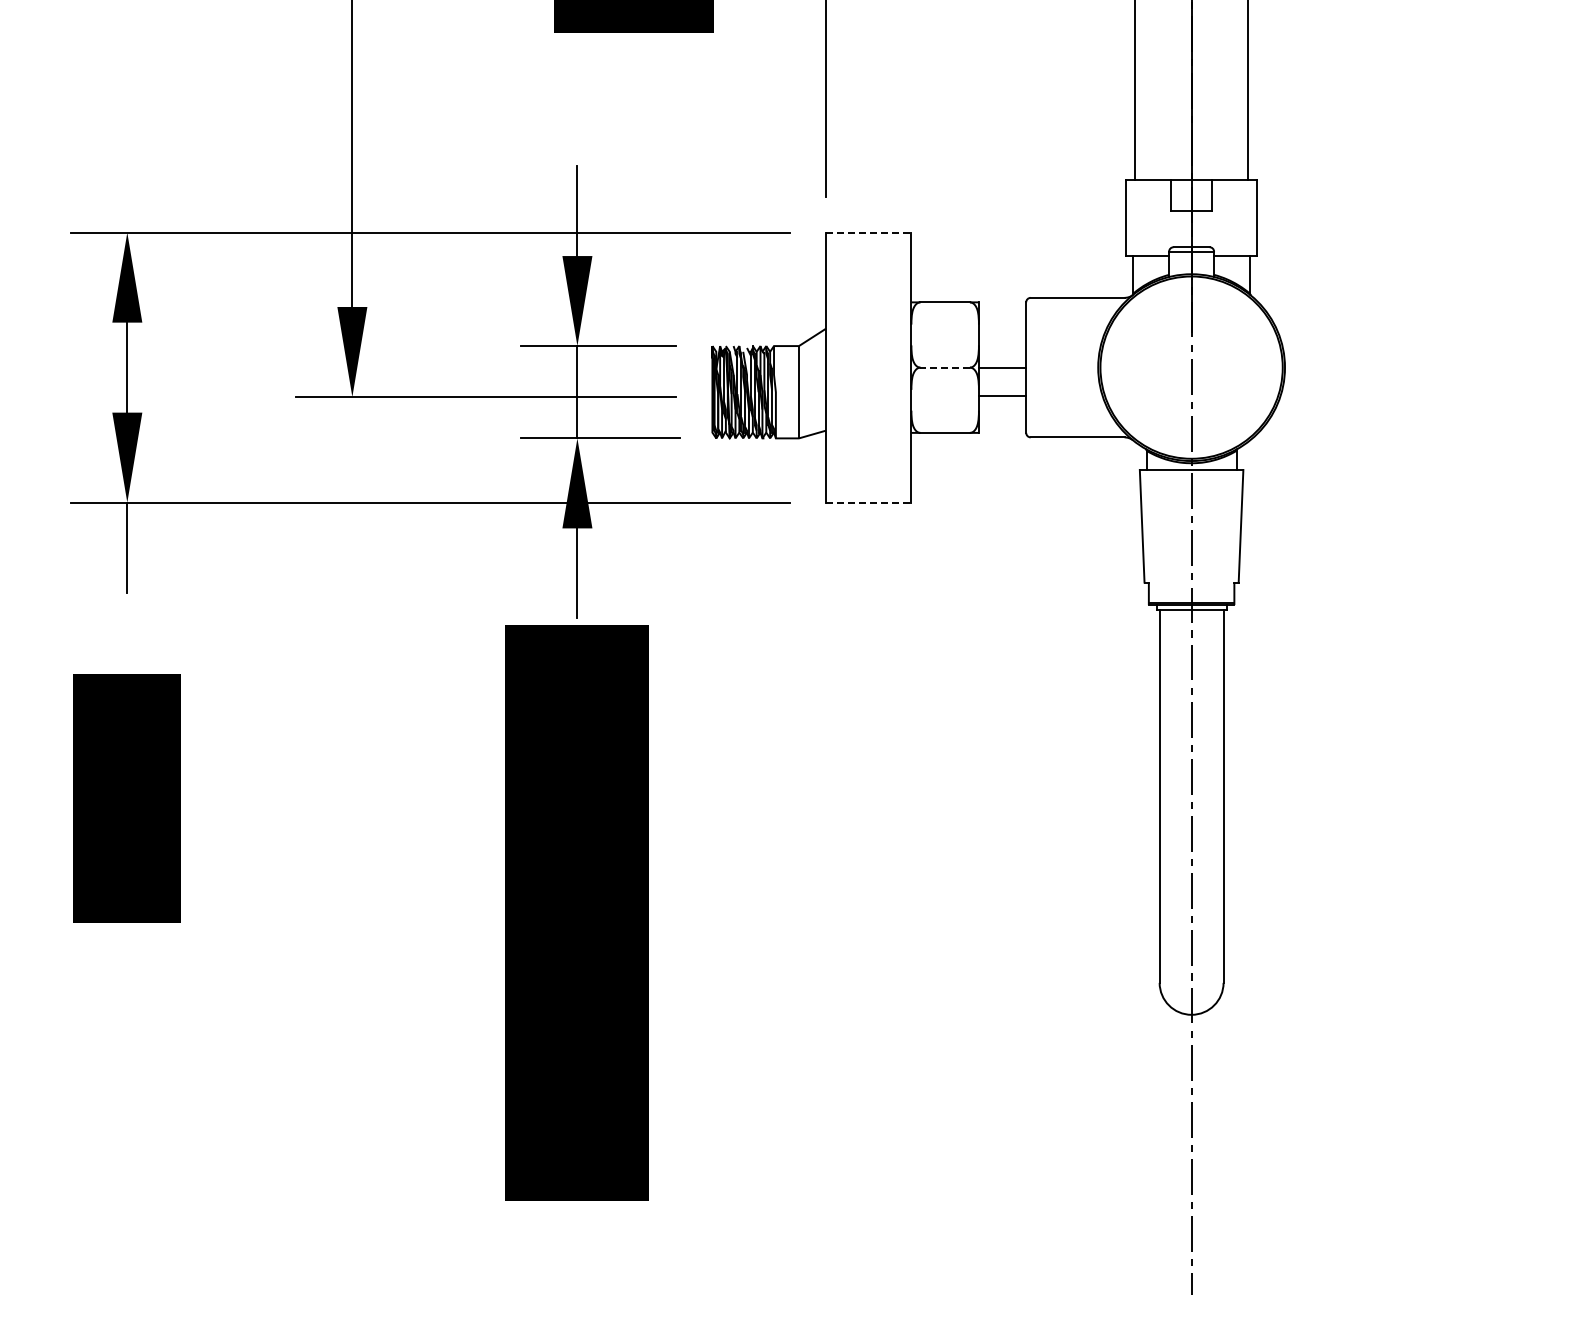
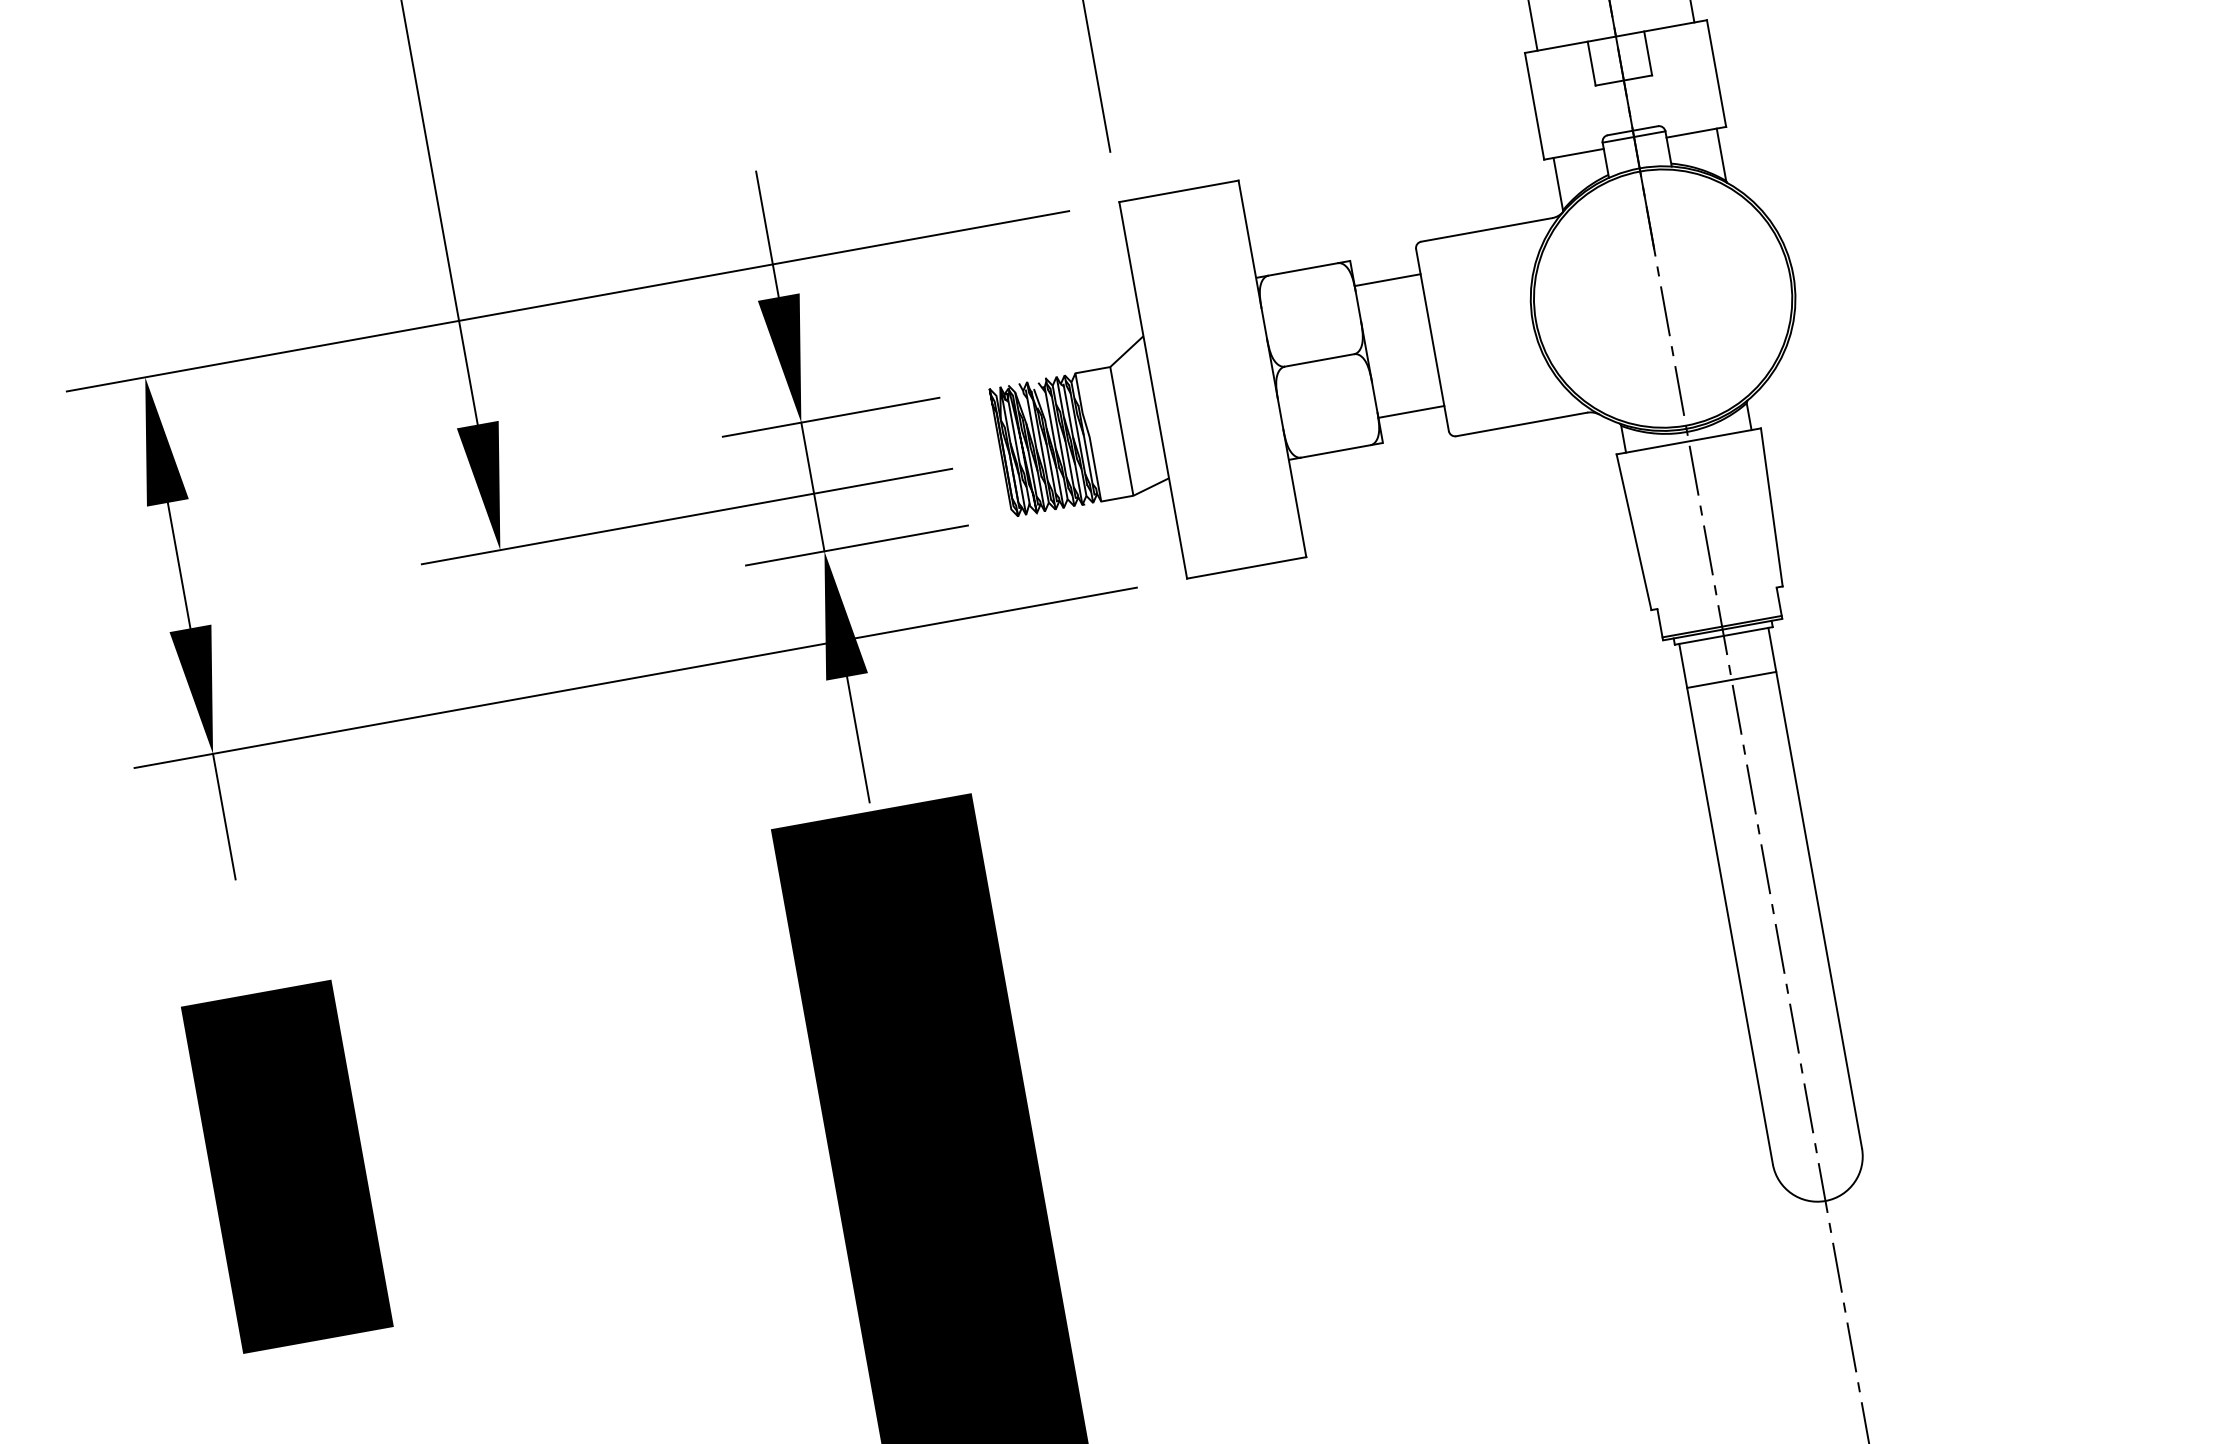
line: (868, 232) -> (1178, 191), dashed -> solid
line: (945, 367) -> (1319, 360), dashed -> solid
line: (1002, 367) -> (1411, 411), moved
line: (1002, 396) -> (1387, 280), moved
line: (868, 502) -> (1246, 567), dashed -> solid
line: (1191, 641) -> (1731, 680), added

